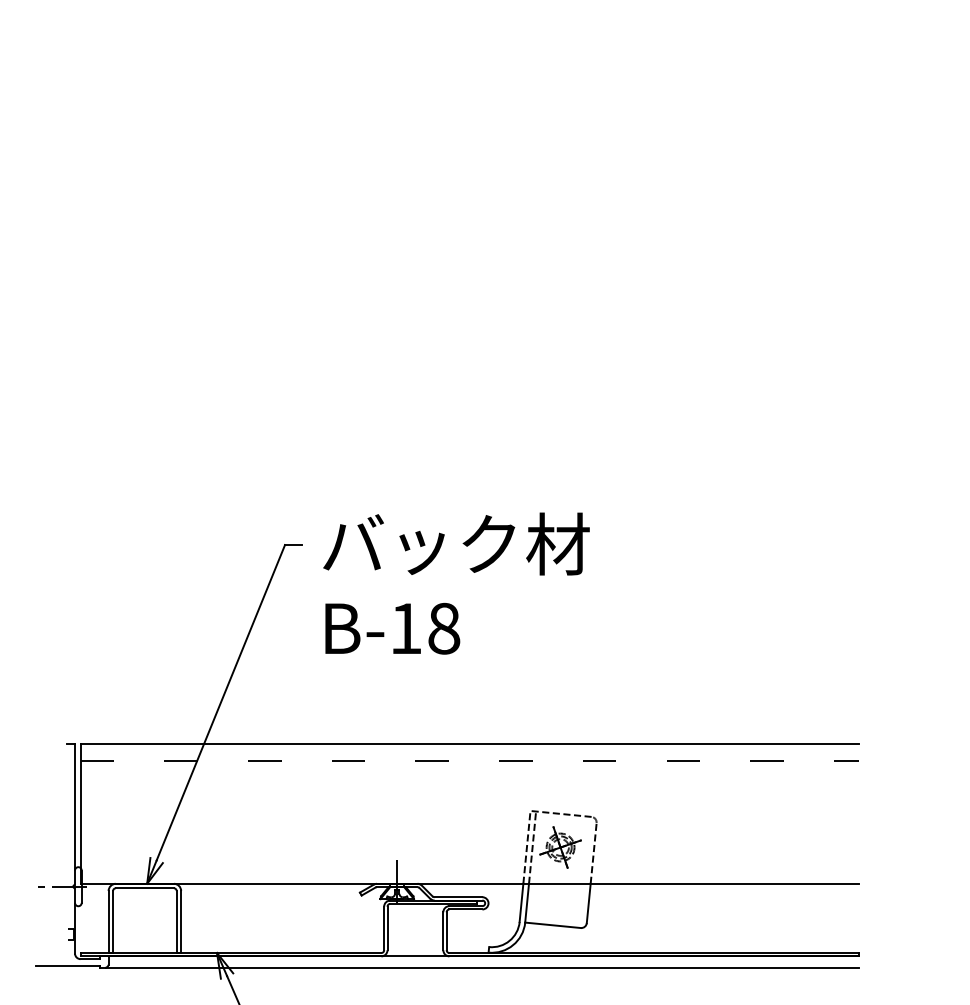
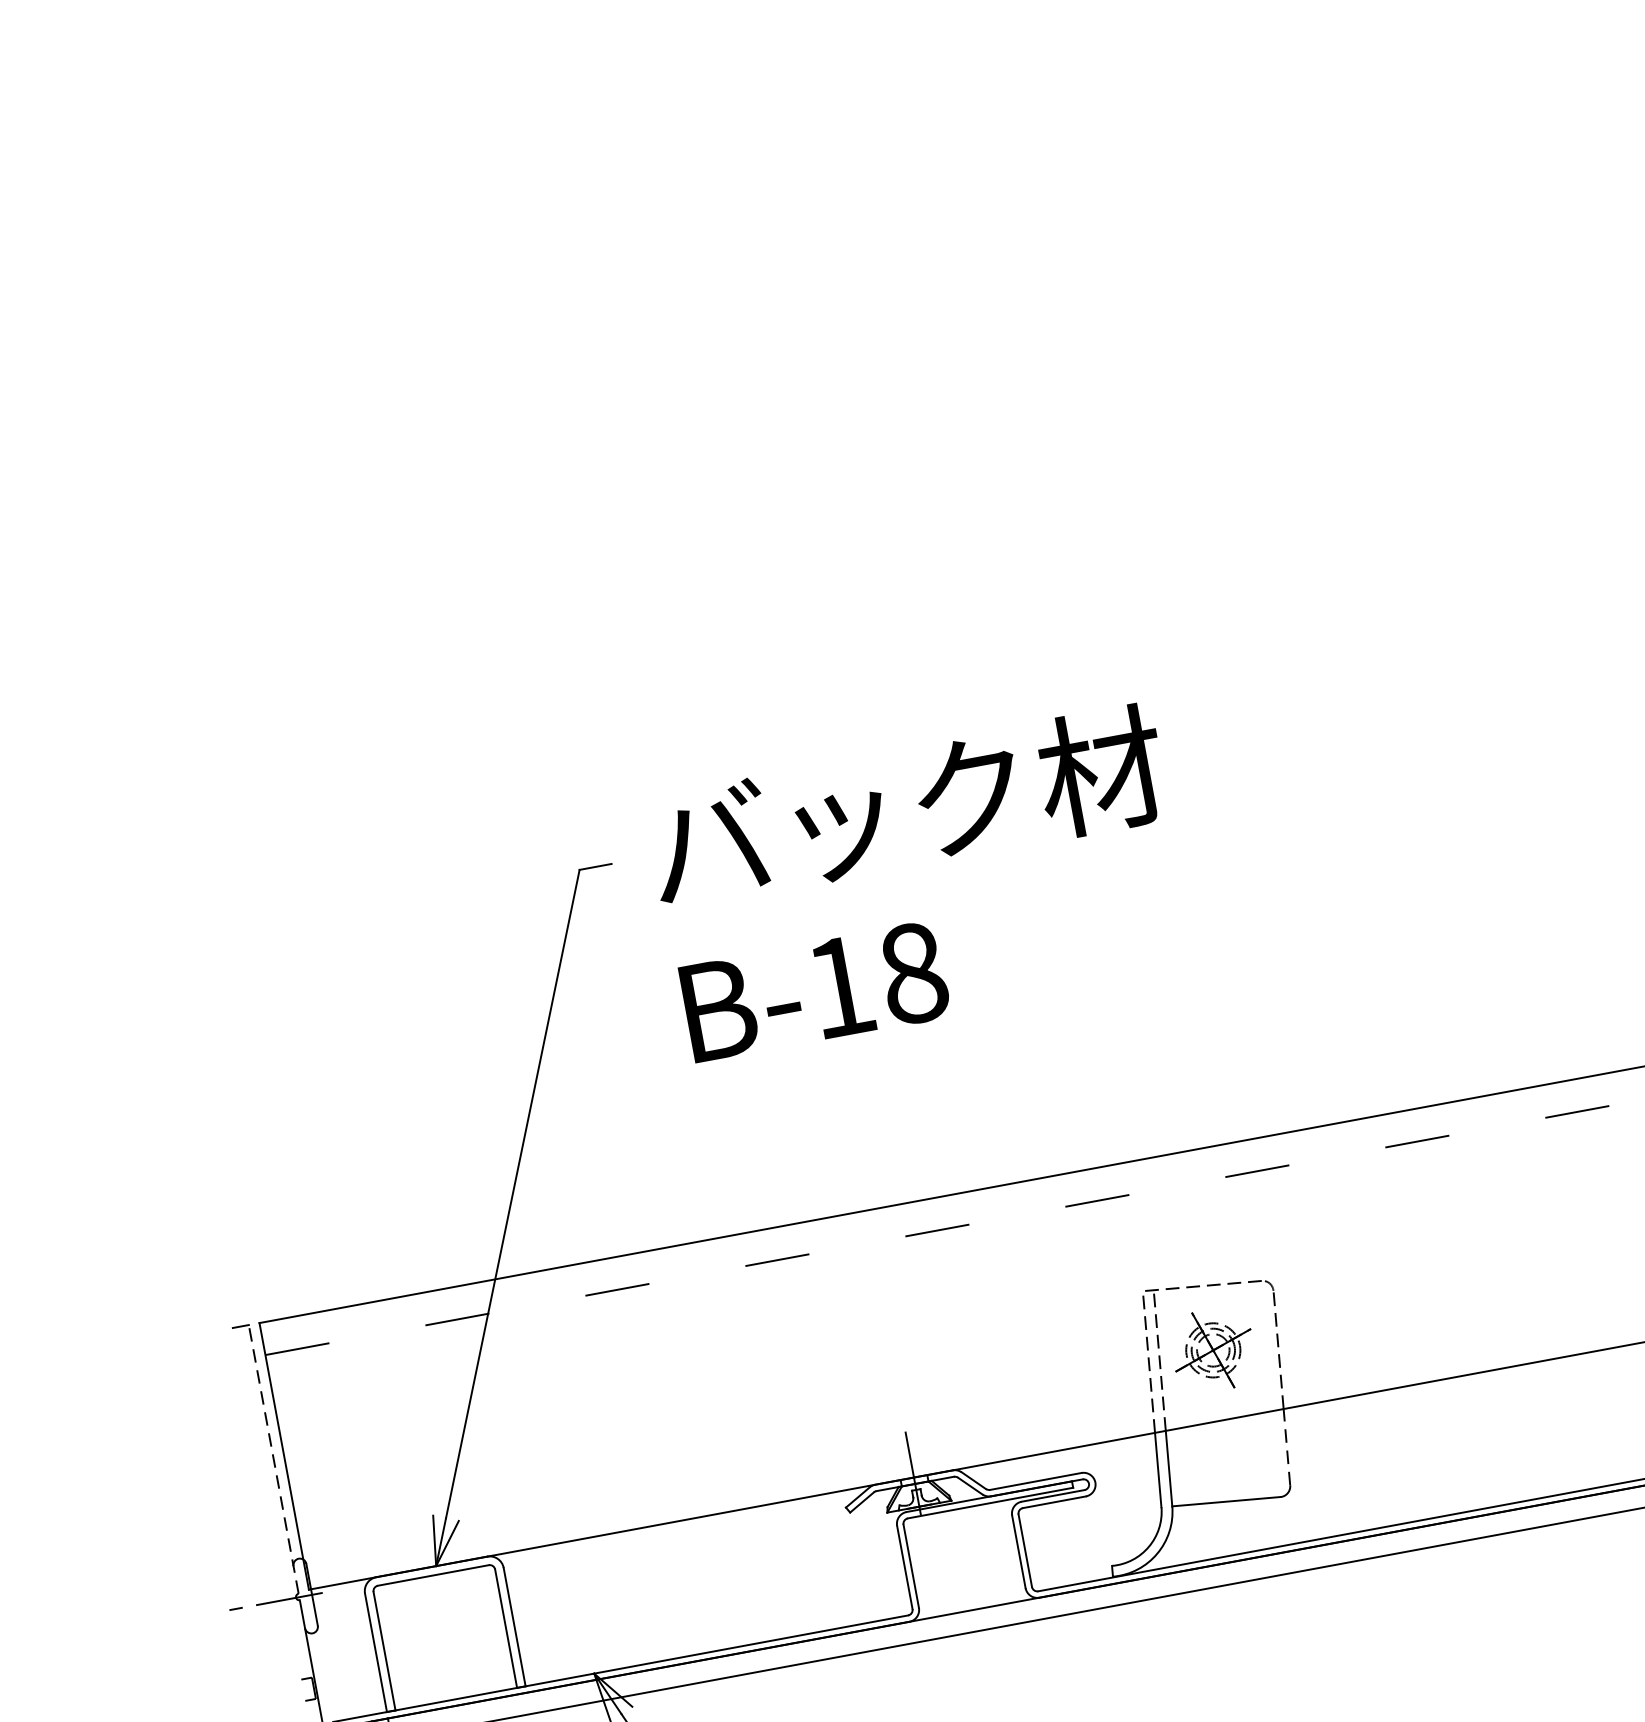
line: (75, 814) -> (274, 1459), solid -> dashed
line: (588, 903) -> (1286, 1447), solid -> dashed

